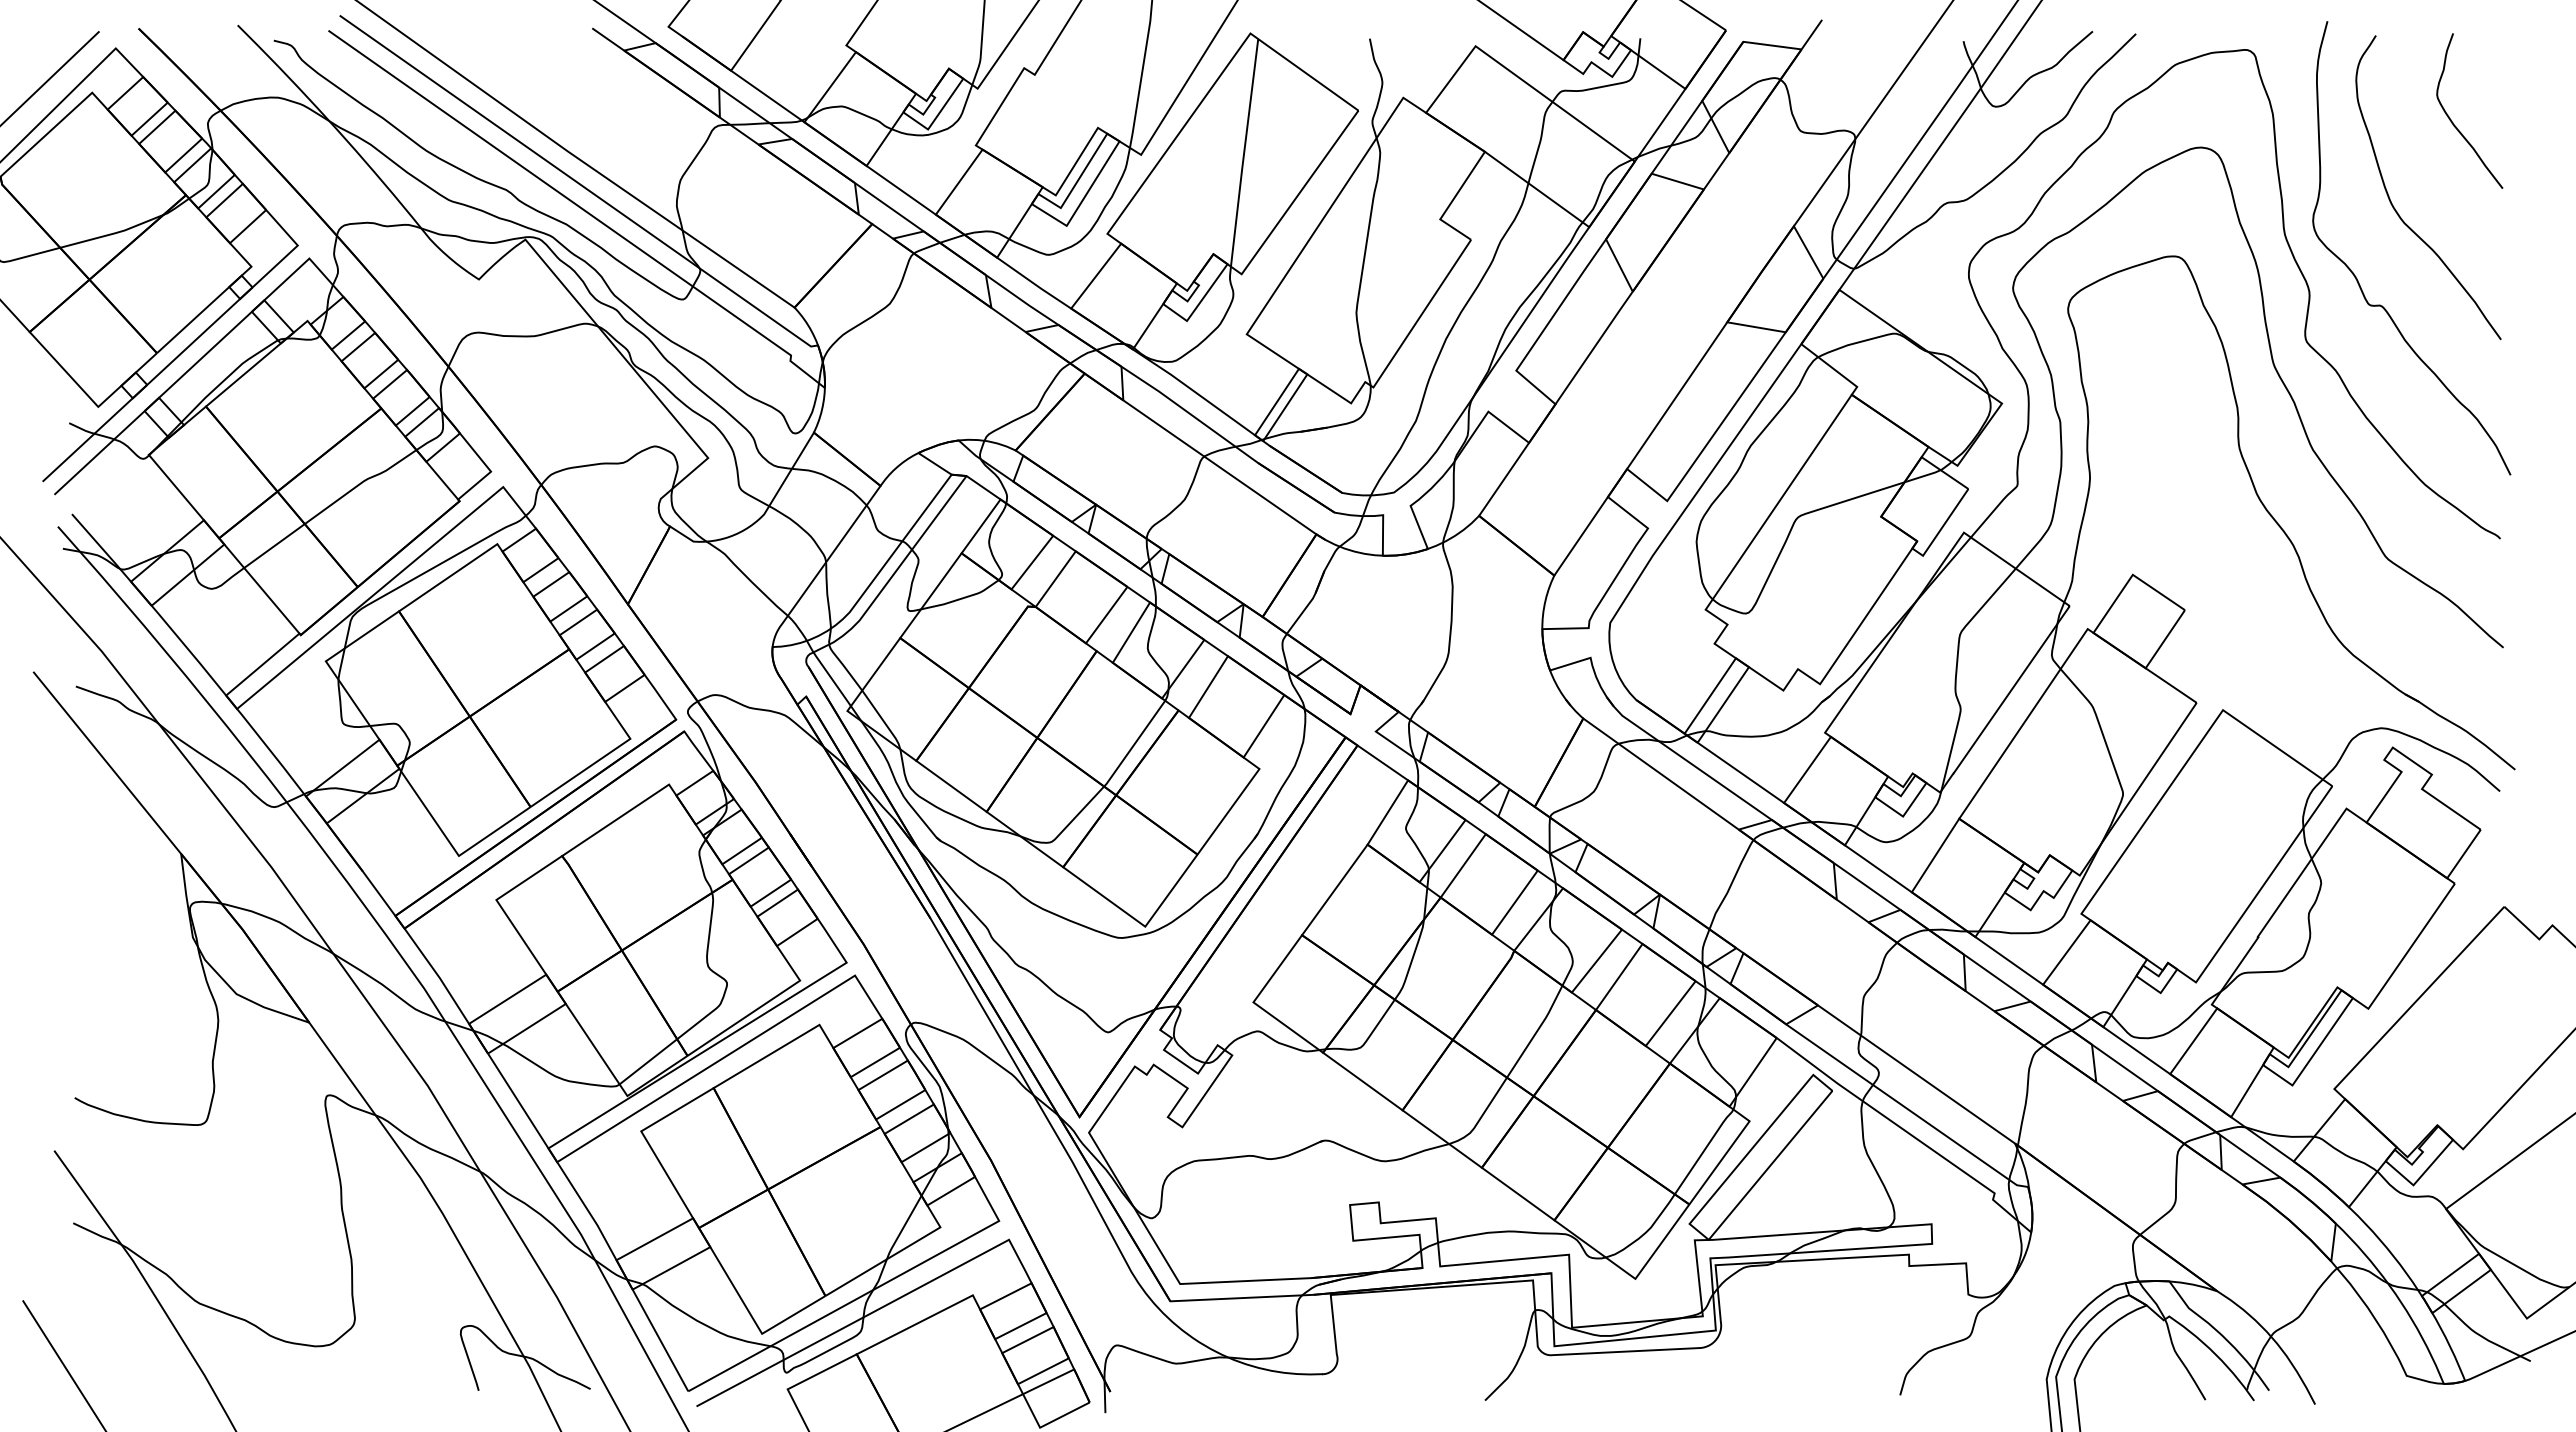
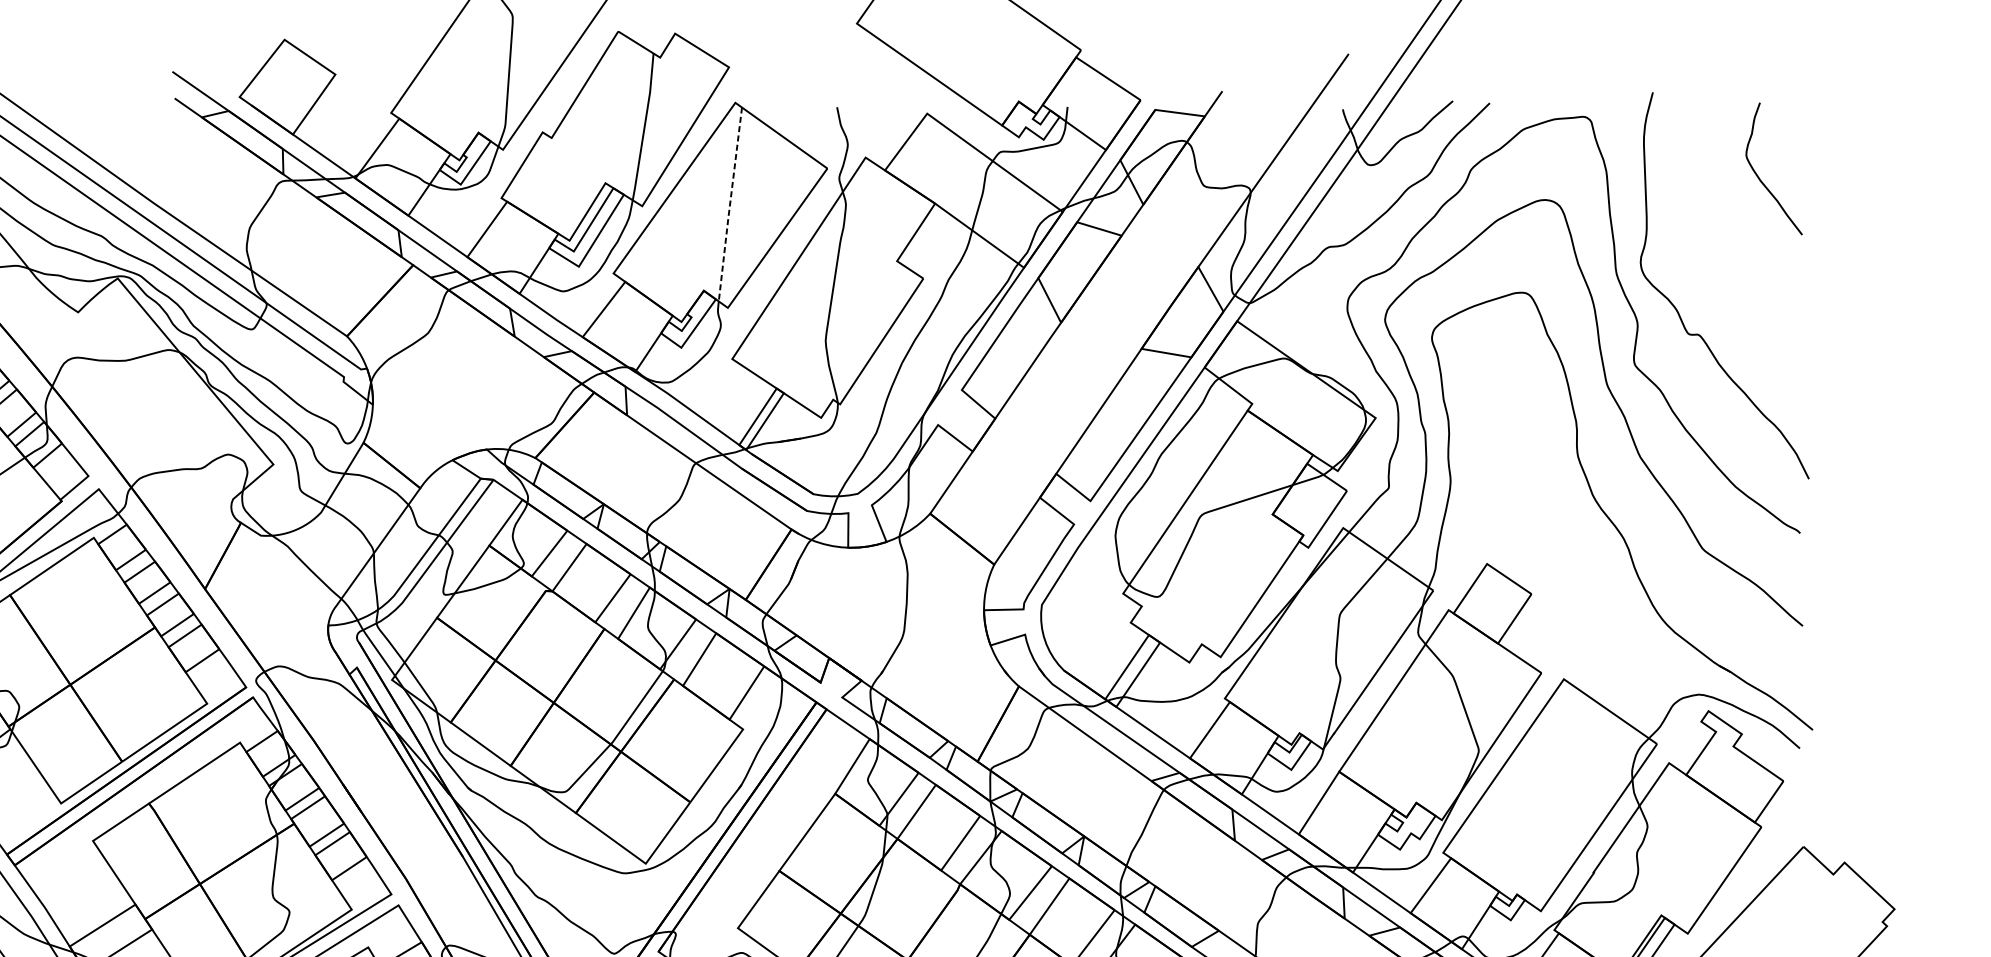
line: (1244, 153) -> (730, 205), solid -> dashed
curve: (2394, 206) -> (1710, 250), removed

